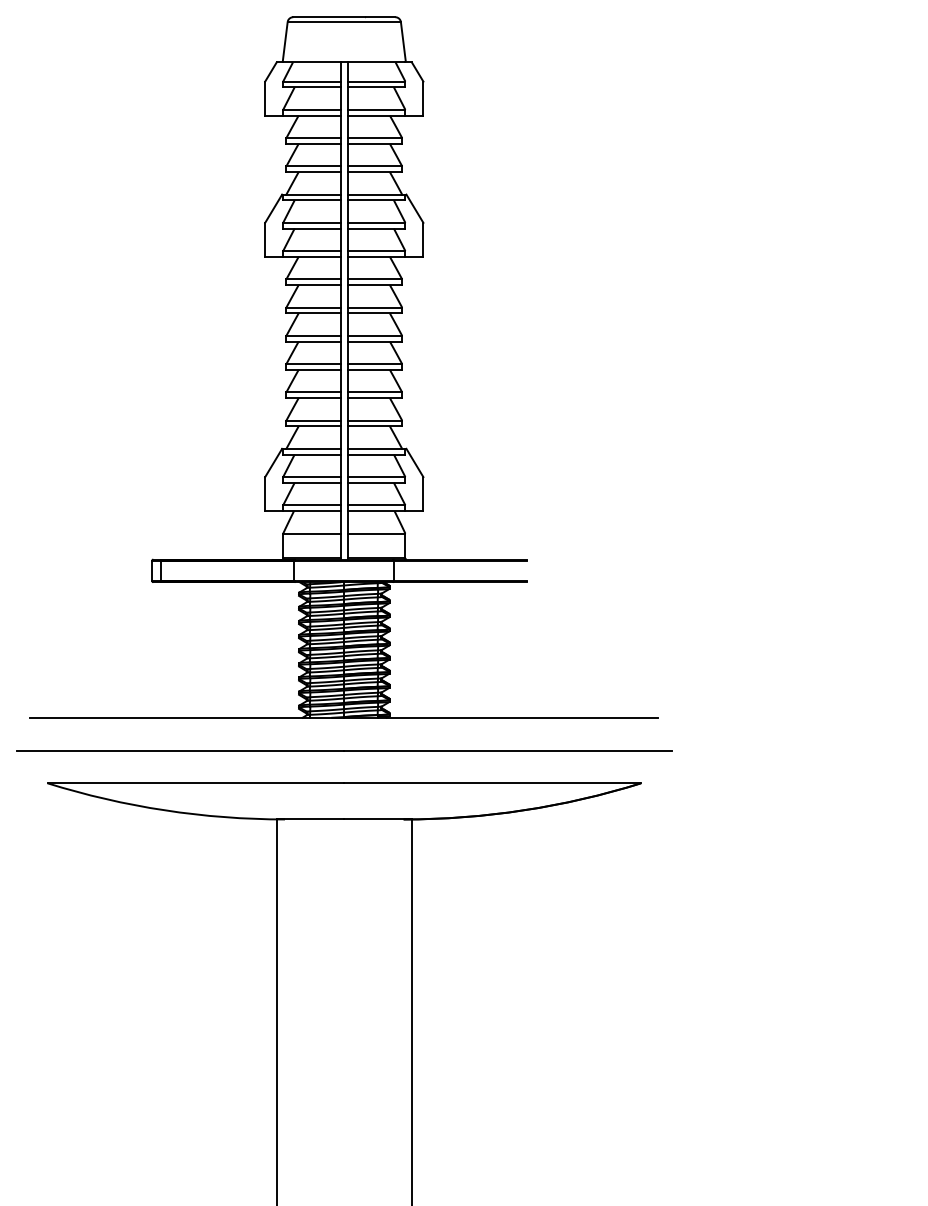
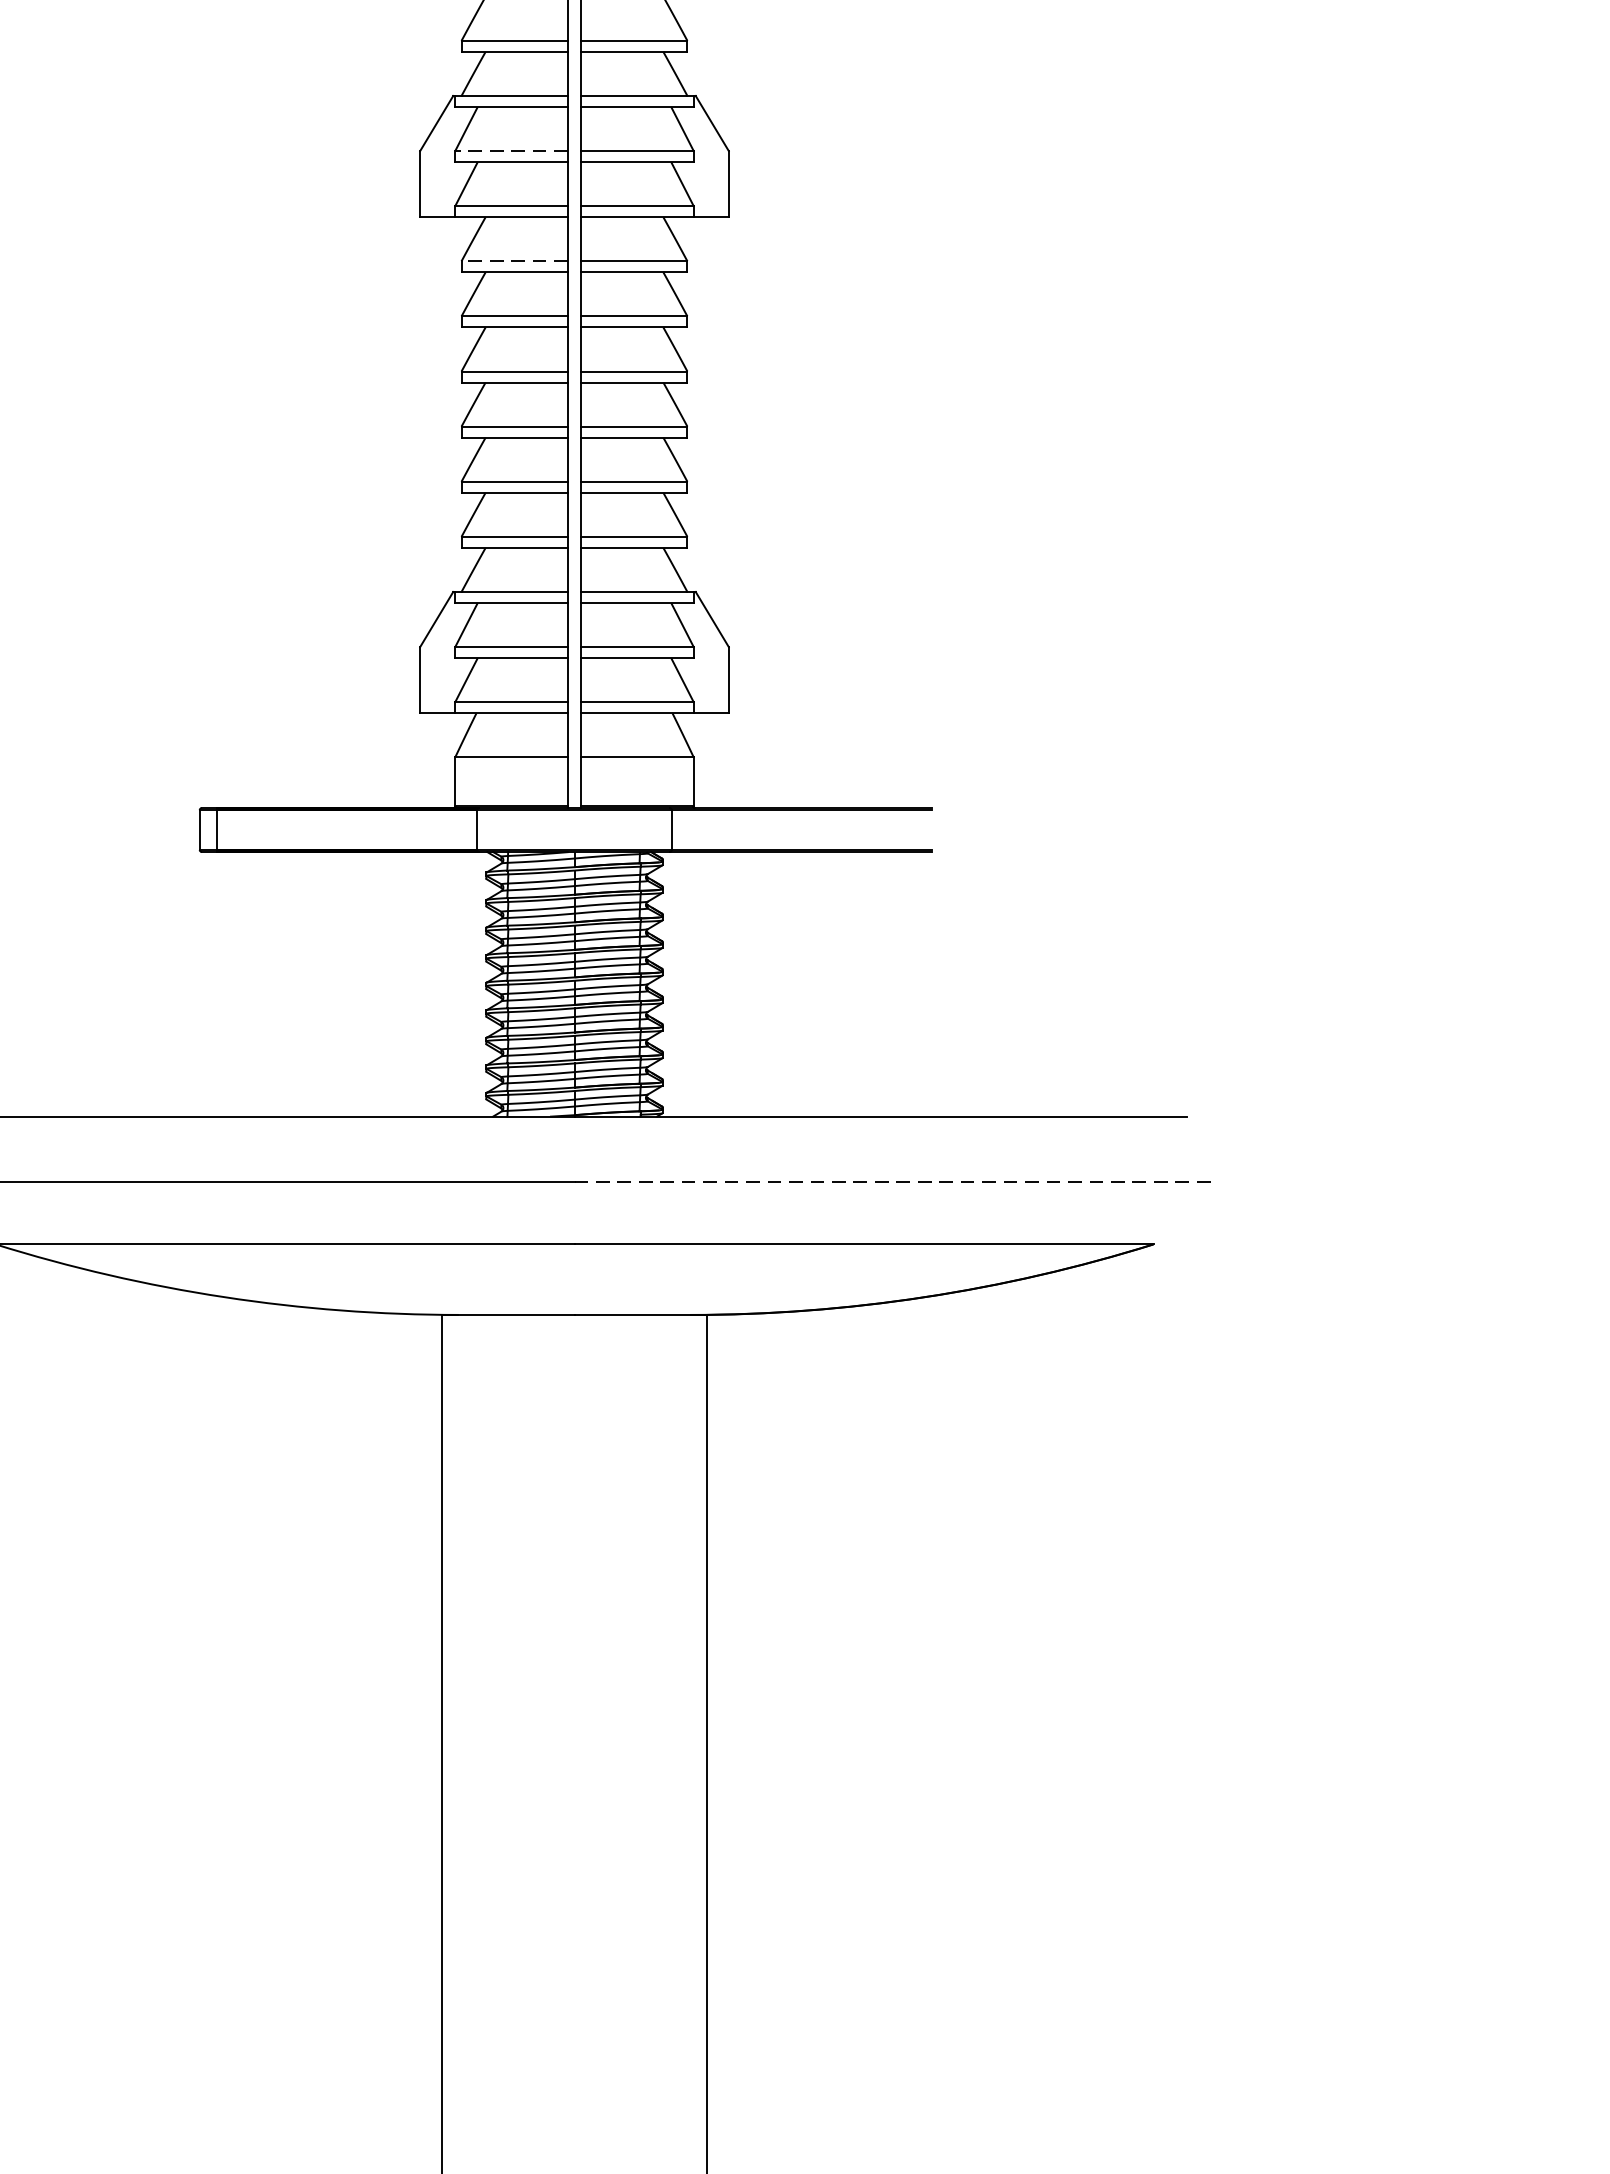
line: (312, 222) -> (512, 150), solid -> dashed
line: (313, 279) -> (514, 261), solid -> dashed
line: (508, 751) -> (894, 1182), solid -> dashed

